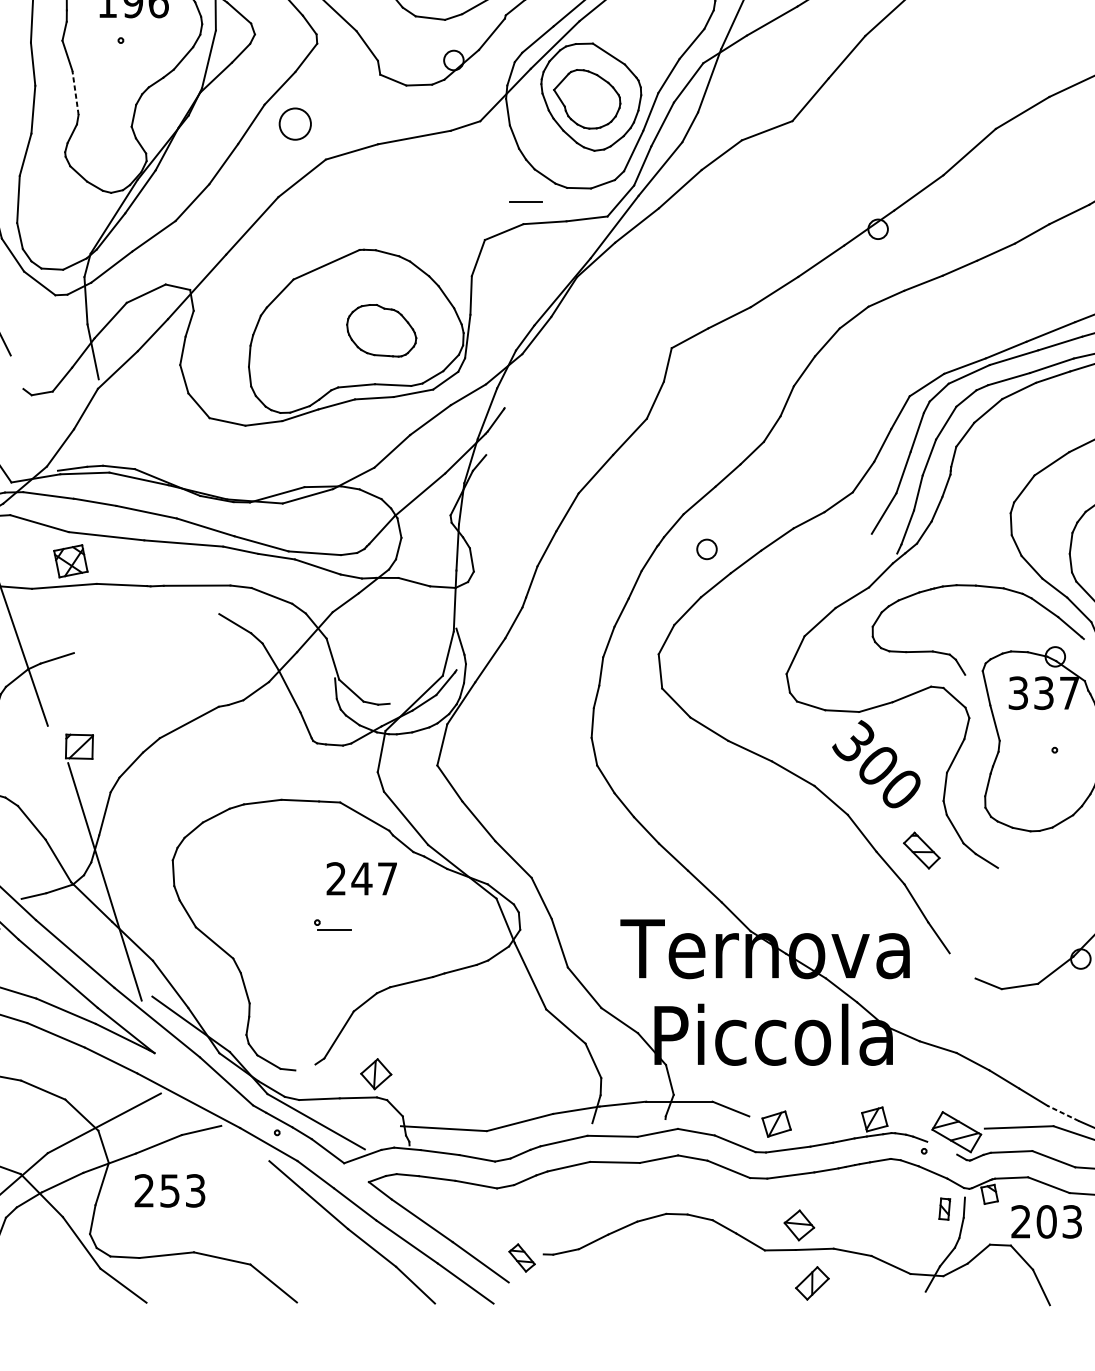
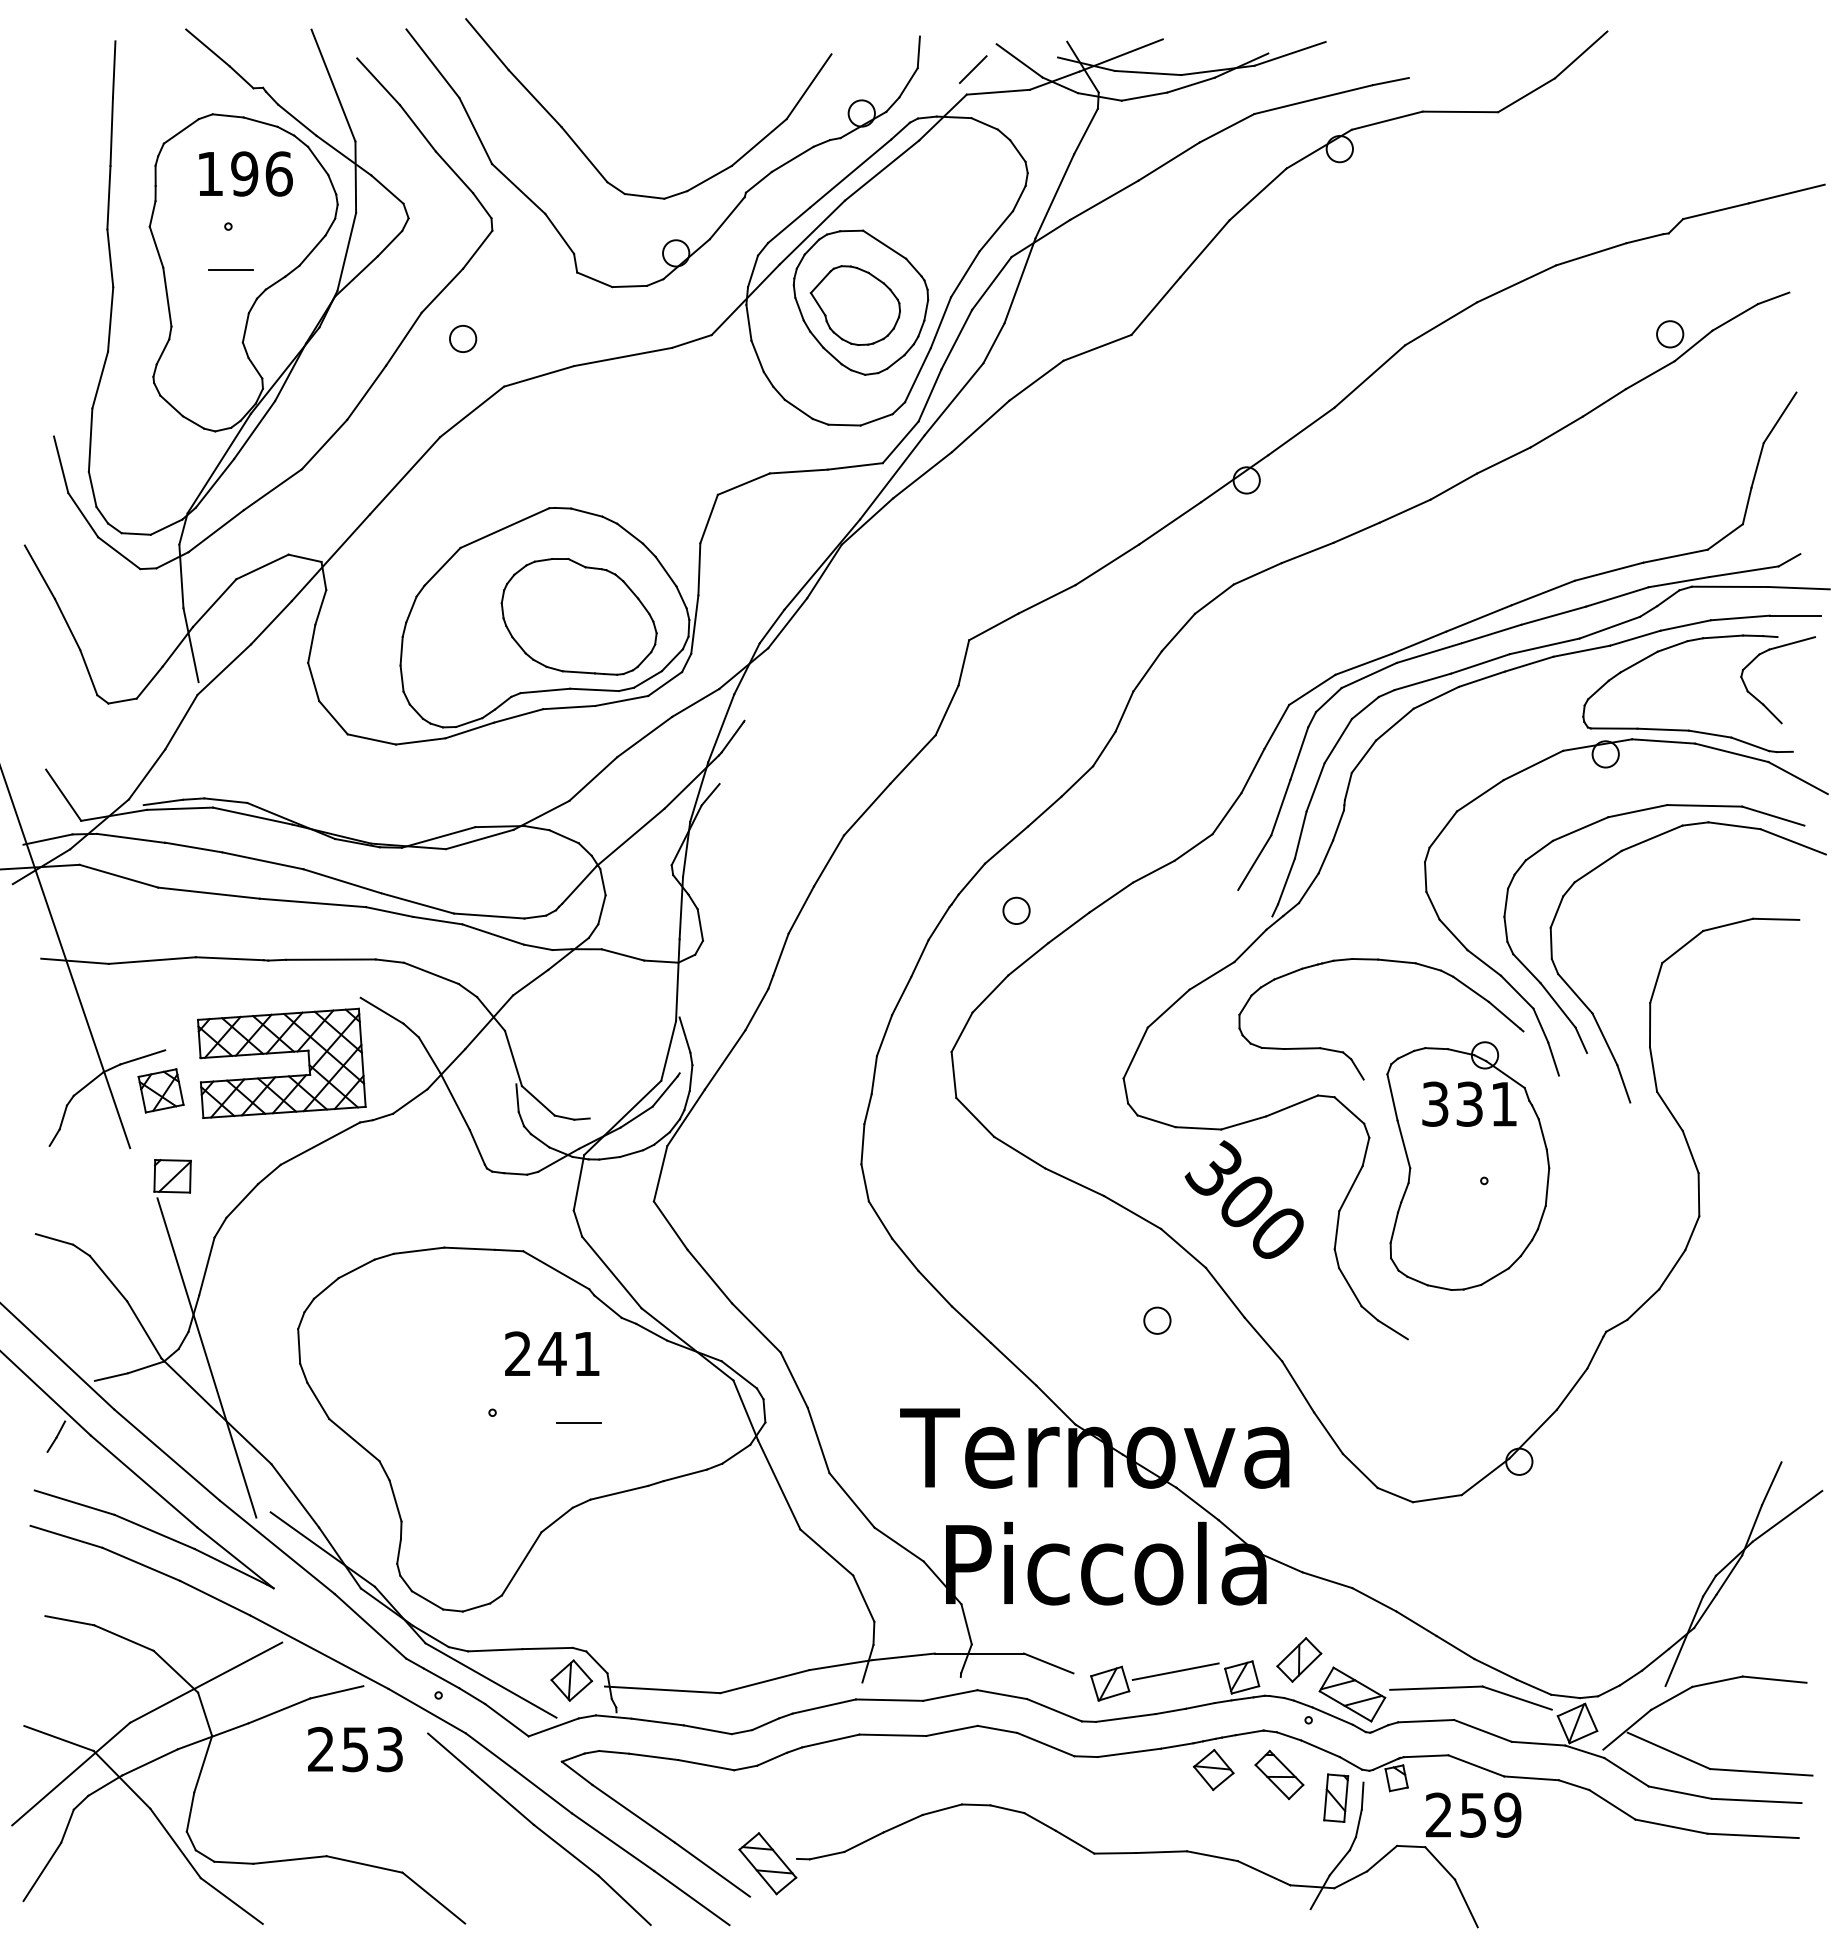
line: (75, 93) -> (167, 297), dashed -> solid
circle: (295, 123) -> (463, 338), size x0.62
line: (525, 201) -> (230, 269), moved
part: (381, 330) -> (578, 616), size x1.67
line: (16, 372) -> (88, 672), added
part: (70, 561) -> (160, 1090), moved
part: (160, 655) -> (281, 1053), added
text: (1069, 693) -> (1503, 1104), 337 -> 331
part: (921, 850) -> (1279, 1774), moved
circle: (811, 854) -> (1157, 1320), added
text: (387, 878) -> (586, 1353), 247 -> 241
line: (334, 929) -> (578, 1422), moved
line: (962, 965) -> (1359, 1470), added
line: (305, 1067) -> (476, 1607), added
part: (376, 1074) -> (571, 1680), moved
line: (1063, 1113) -> (1495, 1669), dashed -> solid
line: (825, 1115) -> (1175, 1671), added
line: (941, 1147) -> (1332, 1715), added
text: (170, 1190) -> (355, 1749), moved
part: (944, 1208) -> (1336, 1797), size x1.67
text: (1059, 1221) -> (1490, 1814), 203 -> 259
part: (799, 1225) -> (1213, 1769), moved
part: (521, 1257) -> (767, 1863), size x1.67
part: (812, 1283) -> (1299, 1659), moved

